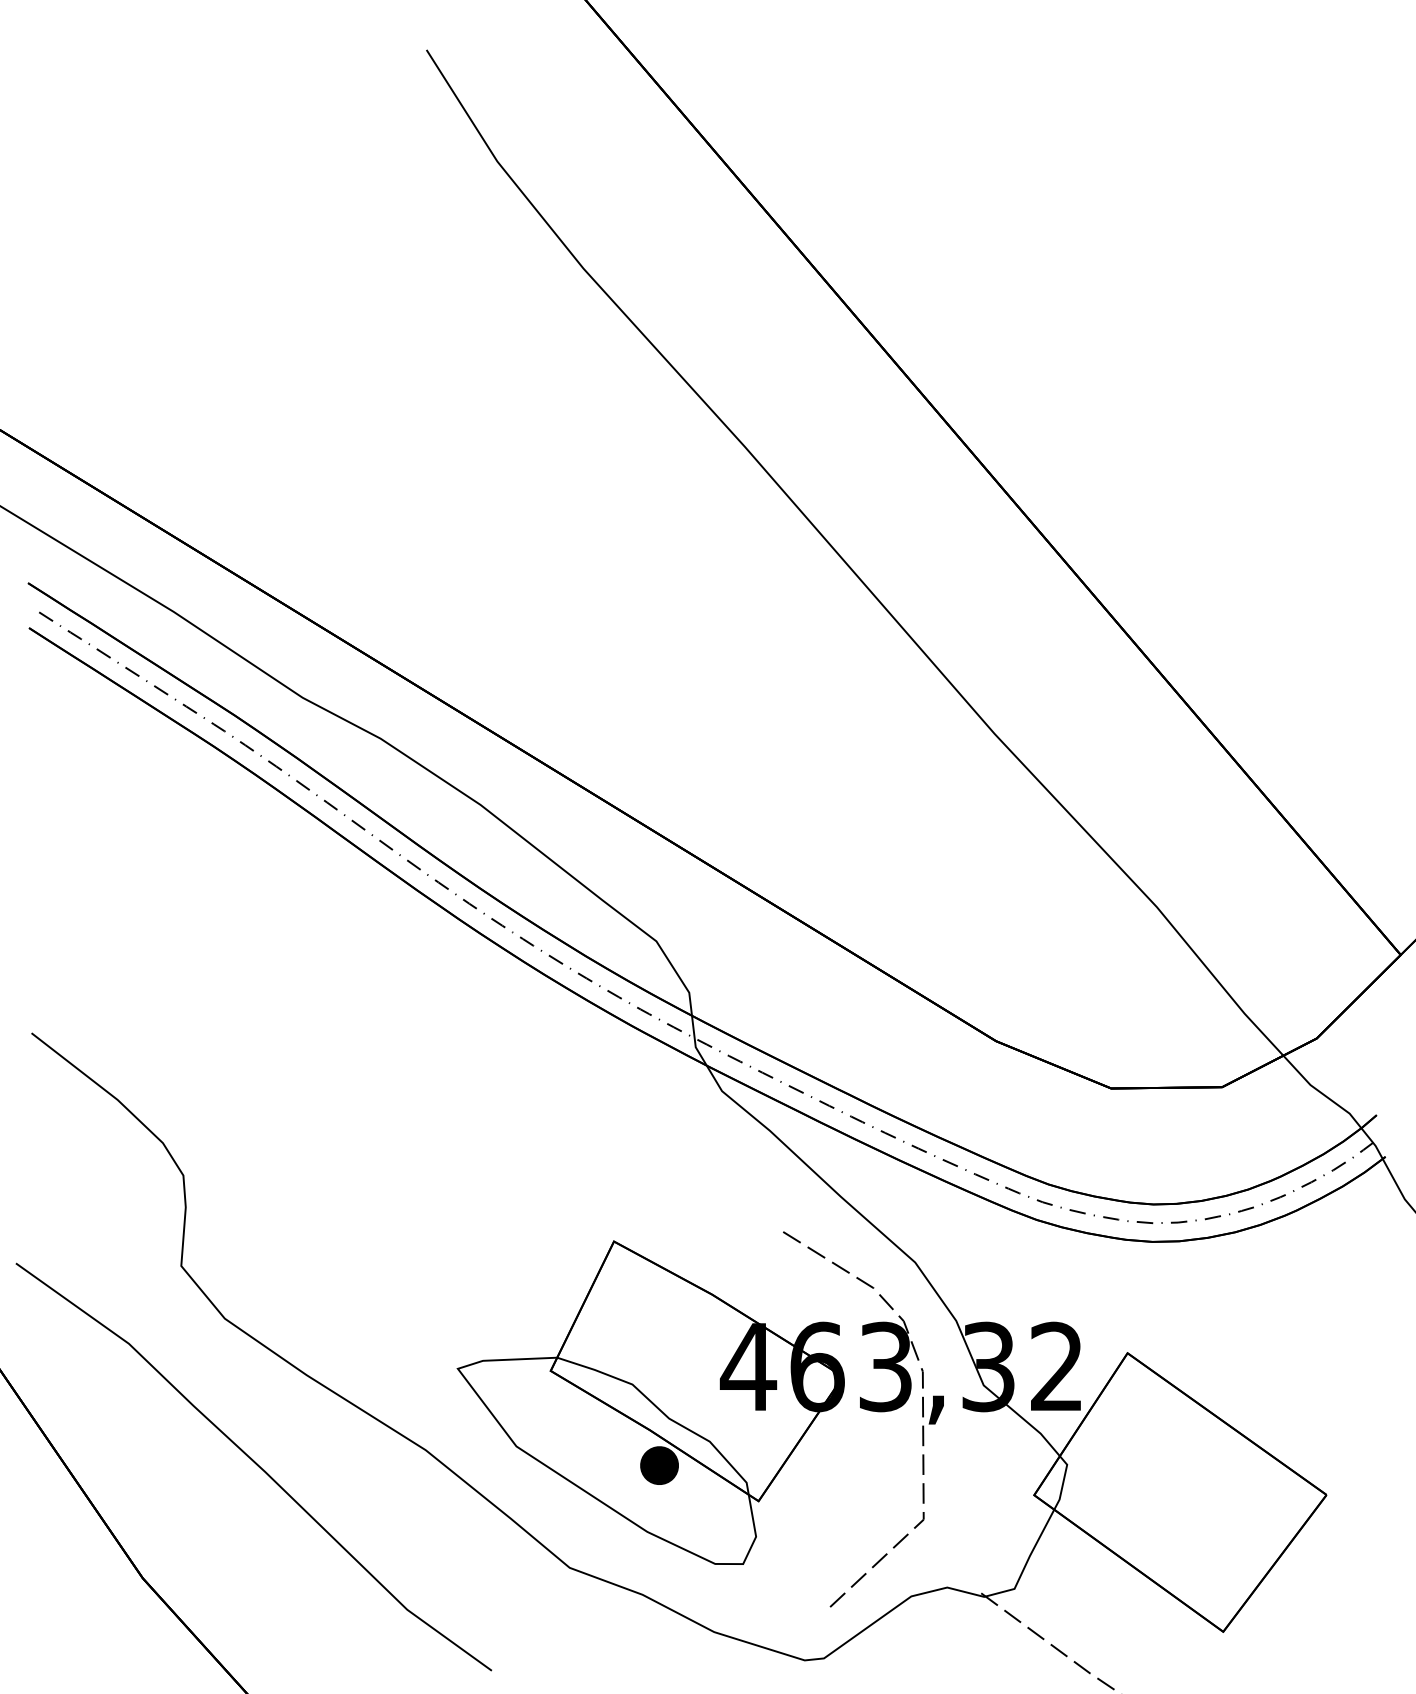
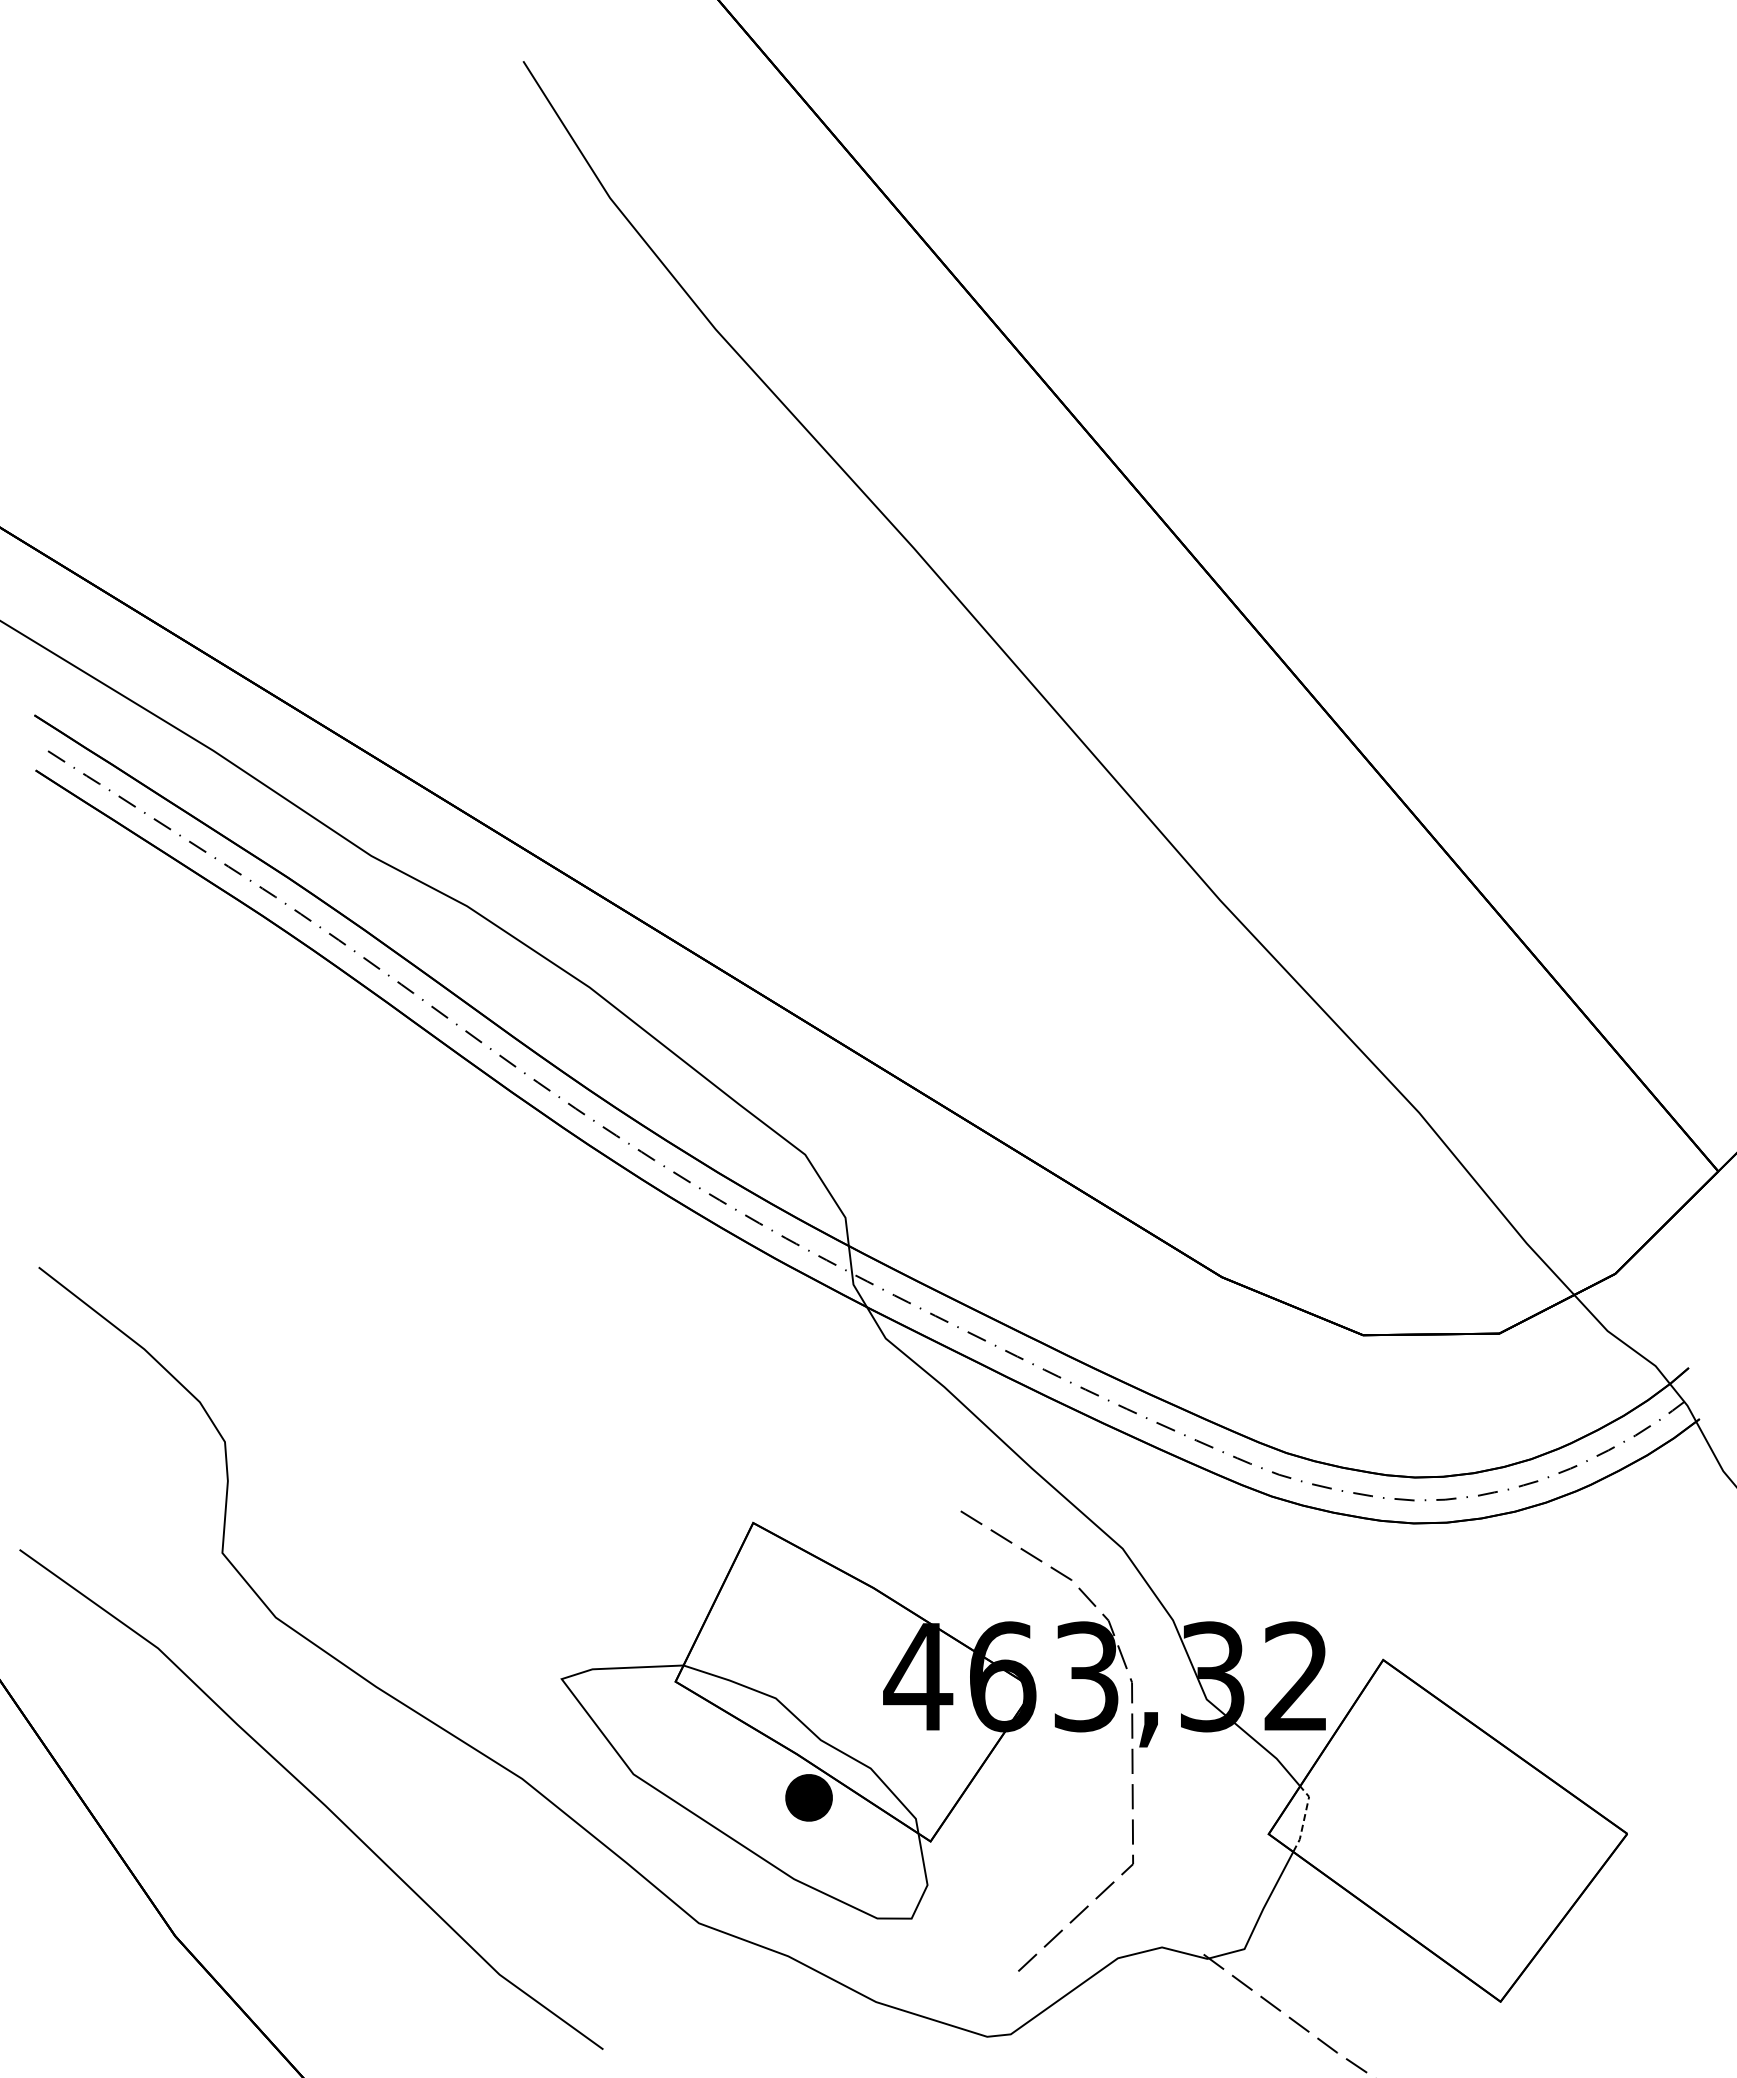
line: (1063, 1482) -> (1304, 1818), solid -> dashed

